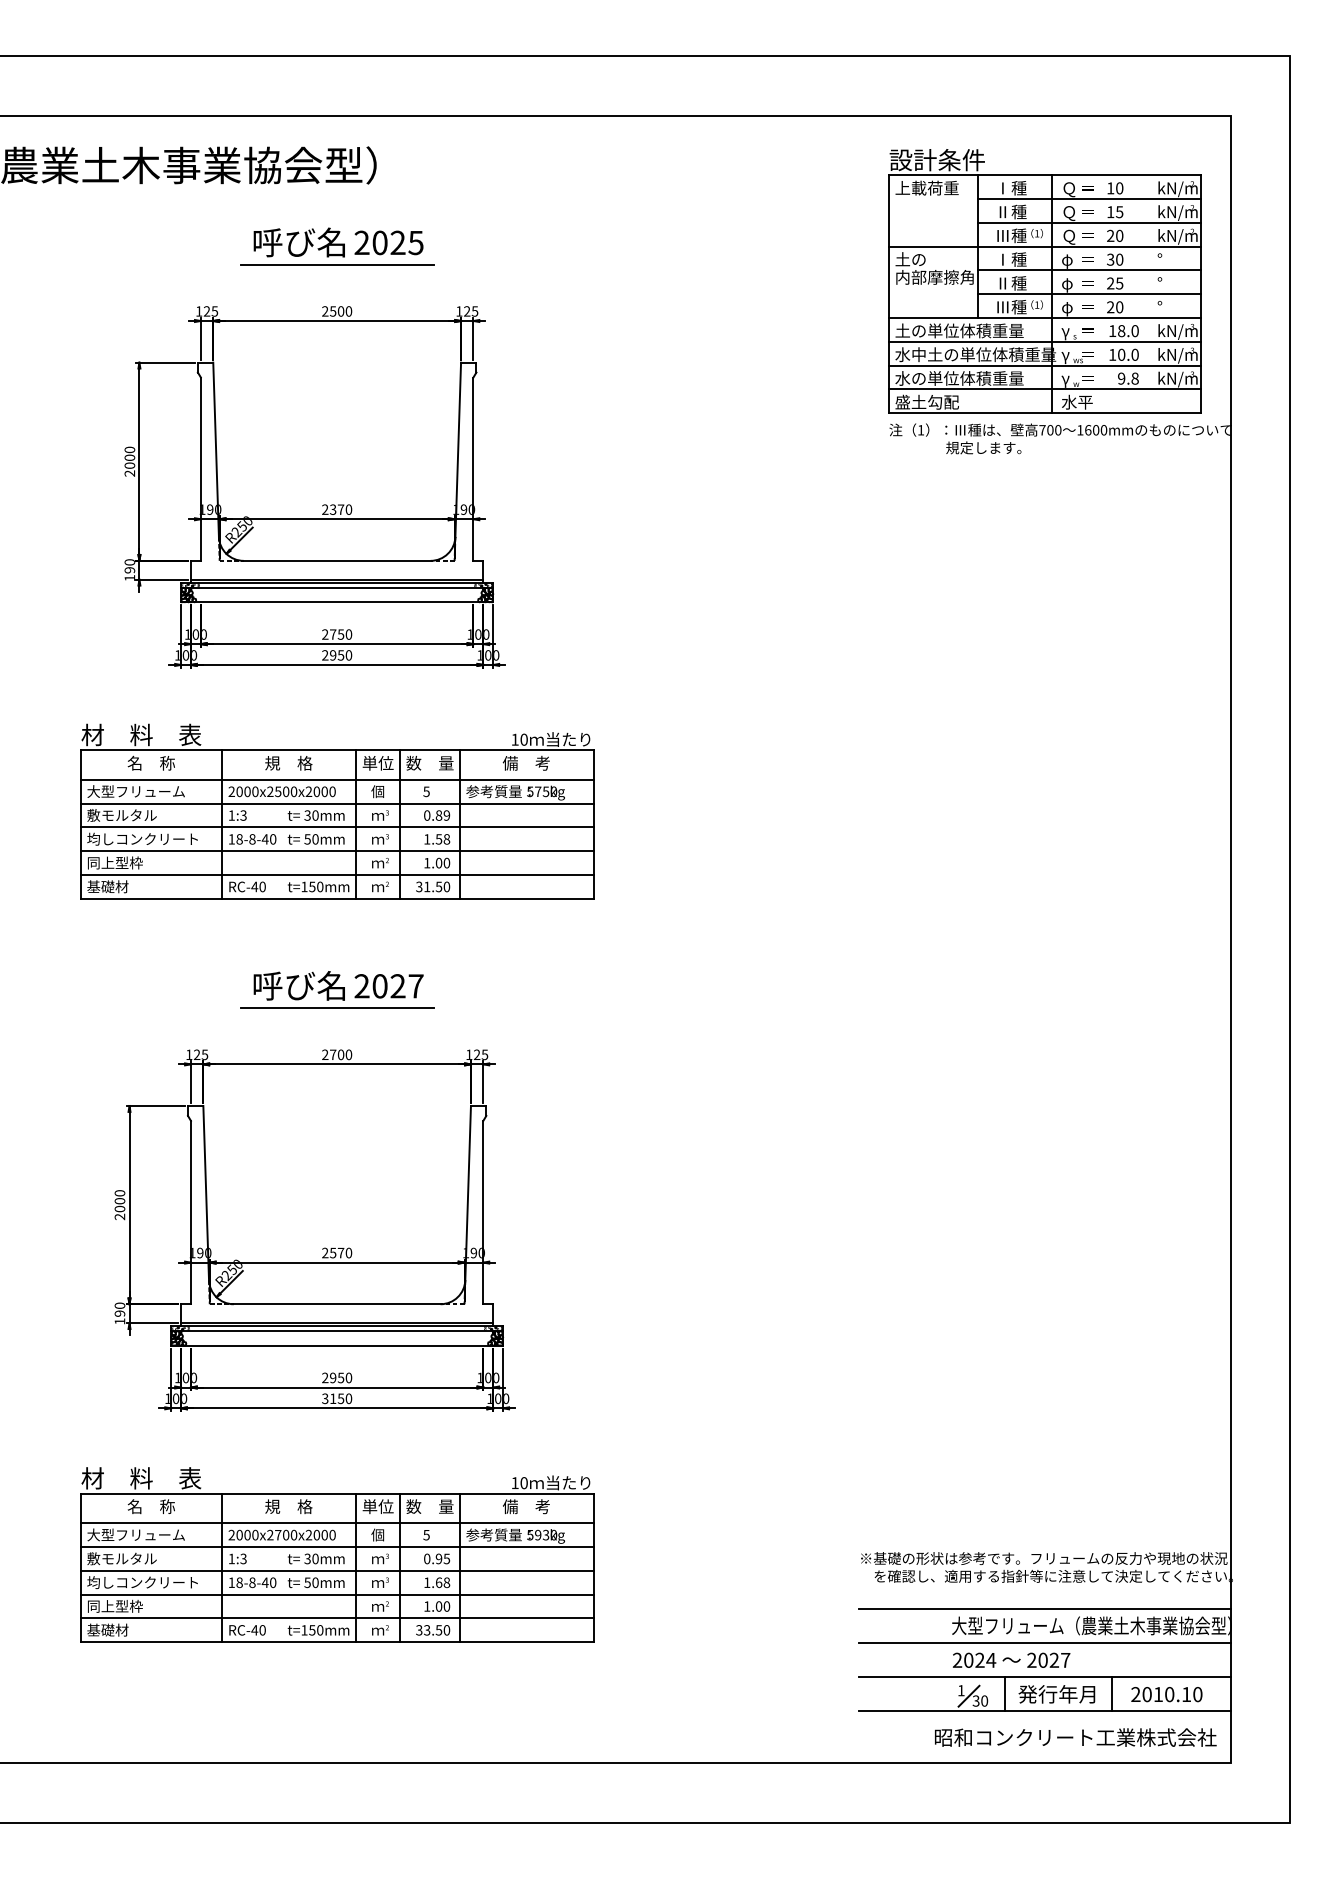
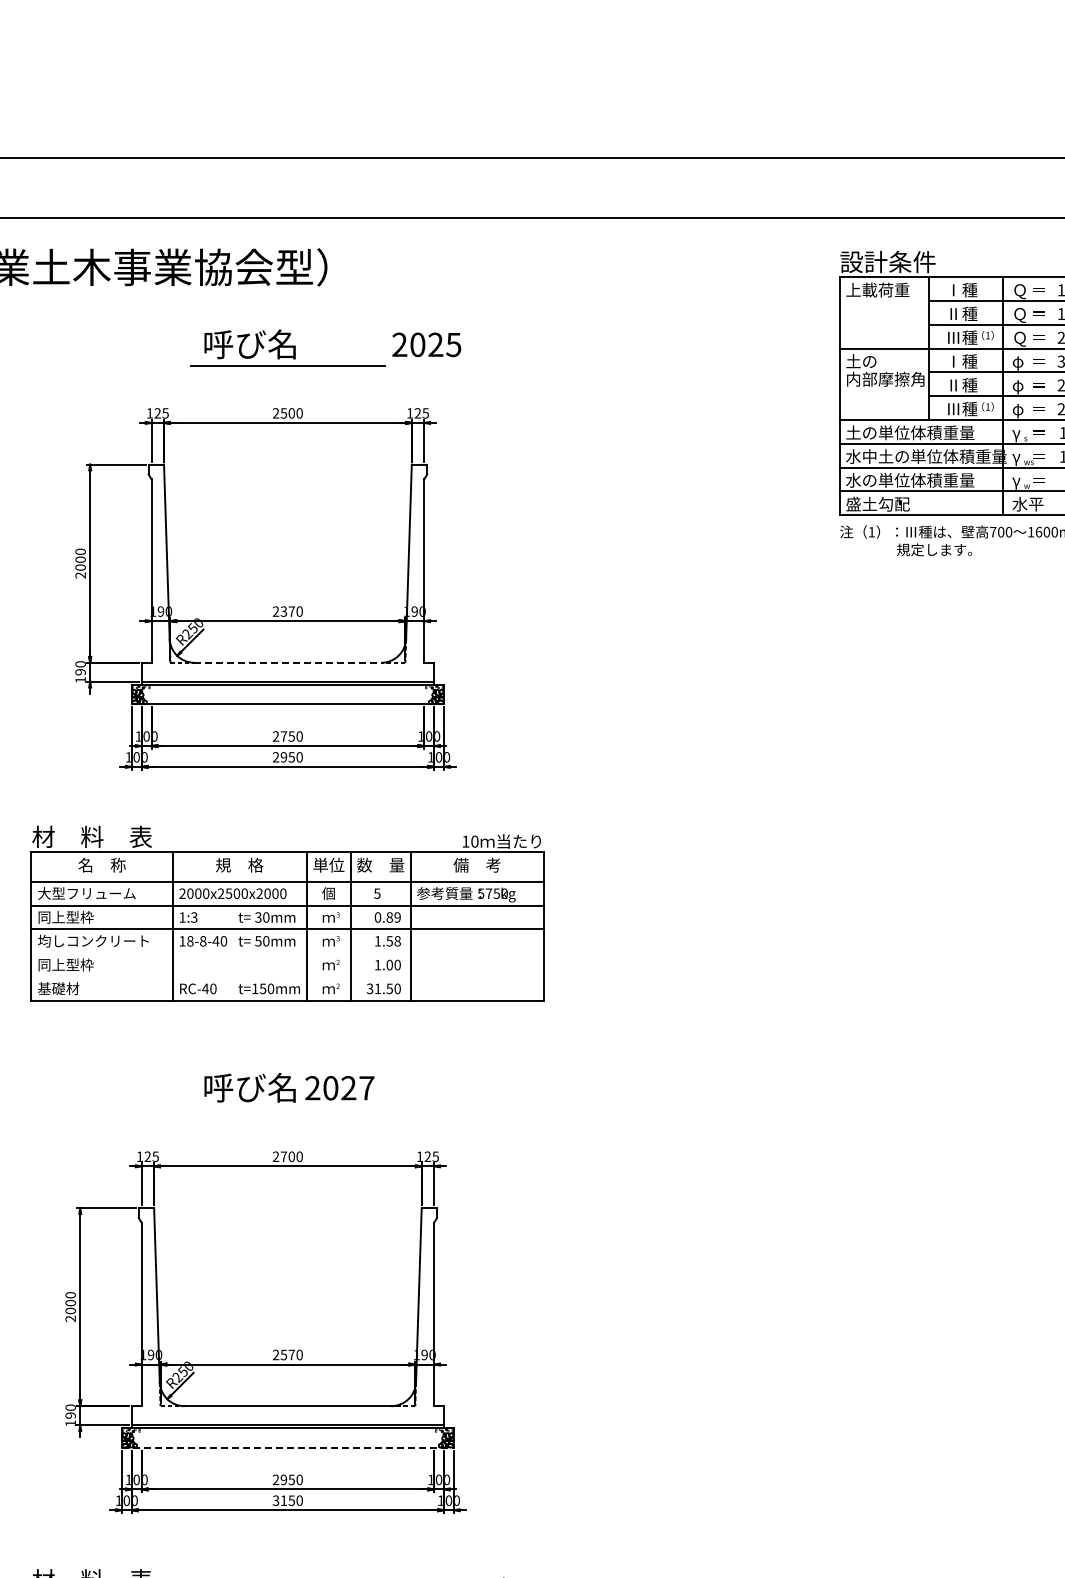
text: (388, 242) -> (426, 344), moved
line: (337, 560) -> (288, 662), solid -> dashed
line: (337, 587) -> (288, 689), removed
text: (121, 814) -> (72, 916), 敷モルタル -> 同上型枠
line: (336, 851) -> (287, 953), removed
line: (336, 875) -> (287, 977), removed
line: (336, 1007) -> (287, 1109), removed
line: (337, 1331) -> (288, 1433), removed
line: (337, 1345) -> (288, 1447), solid -> dashed

